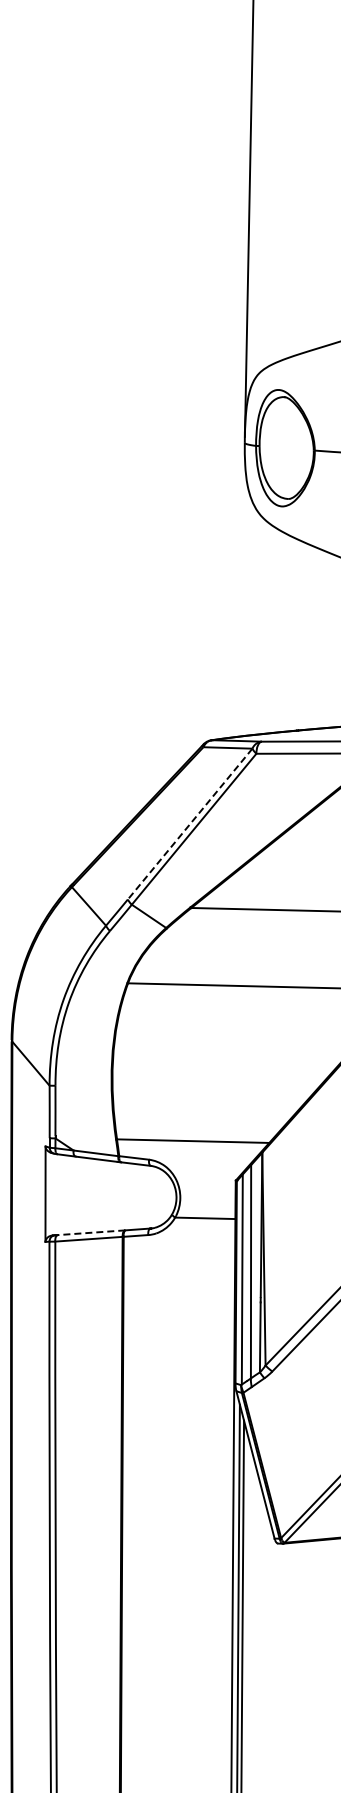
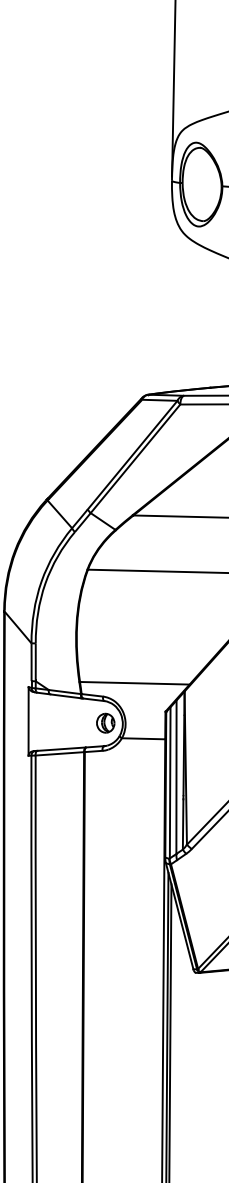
line: (190, 824) -> (132, 455), dashed -> solid
part: (152, 1196) -> (105, 723), added
line: (91, 1232) -> (61, 748), dashed -> solid

